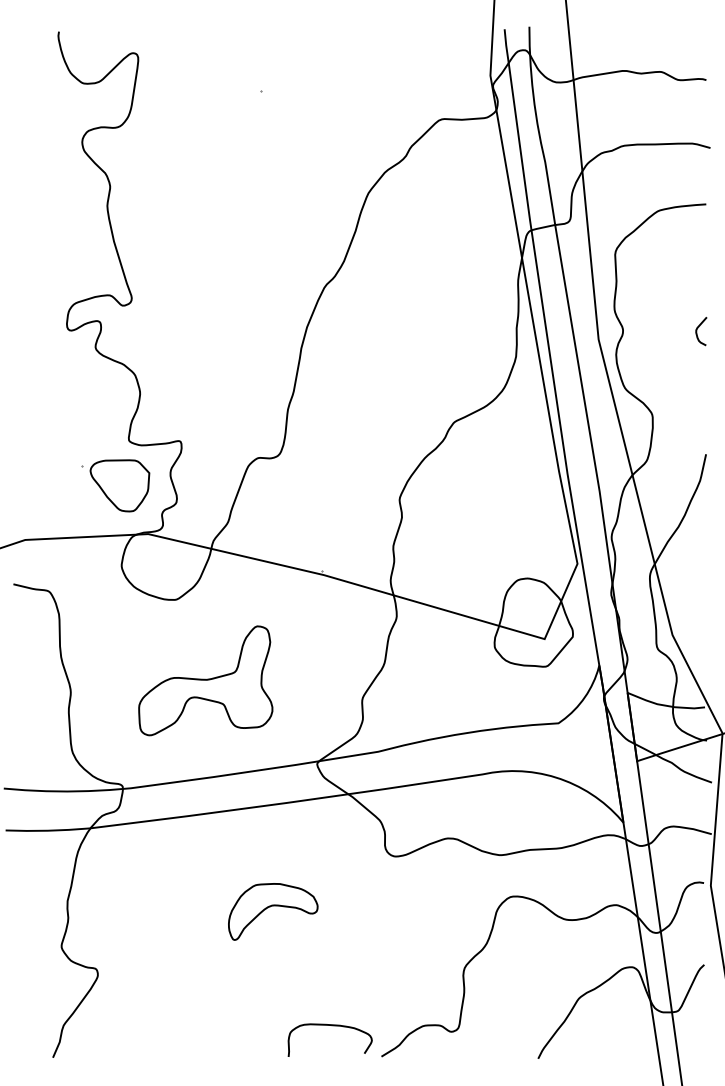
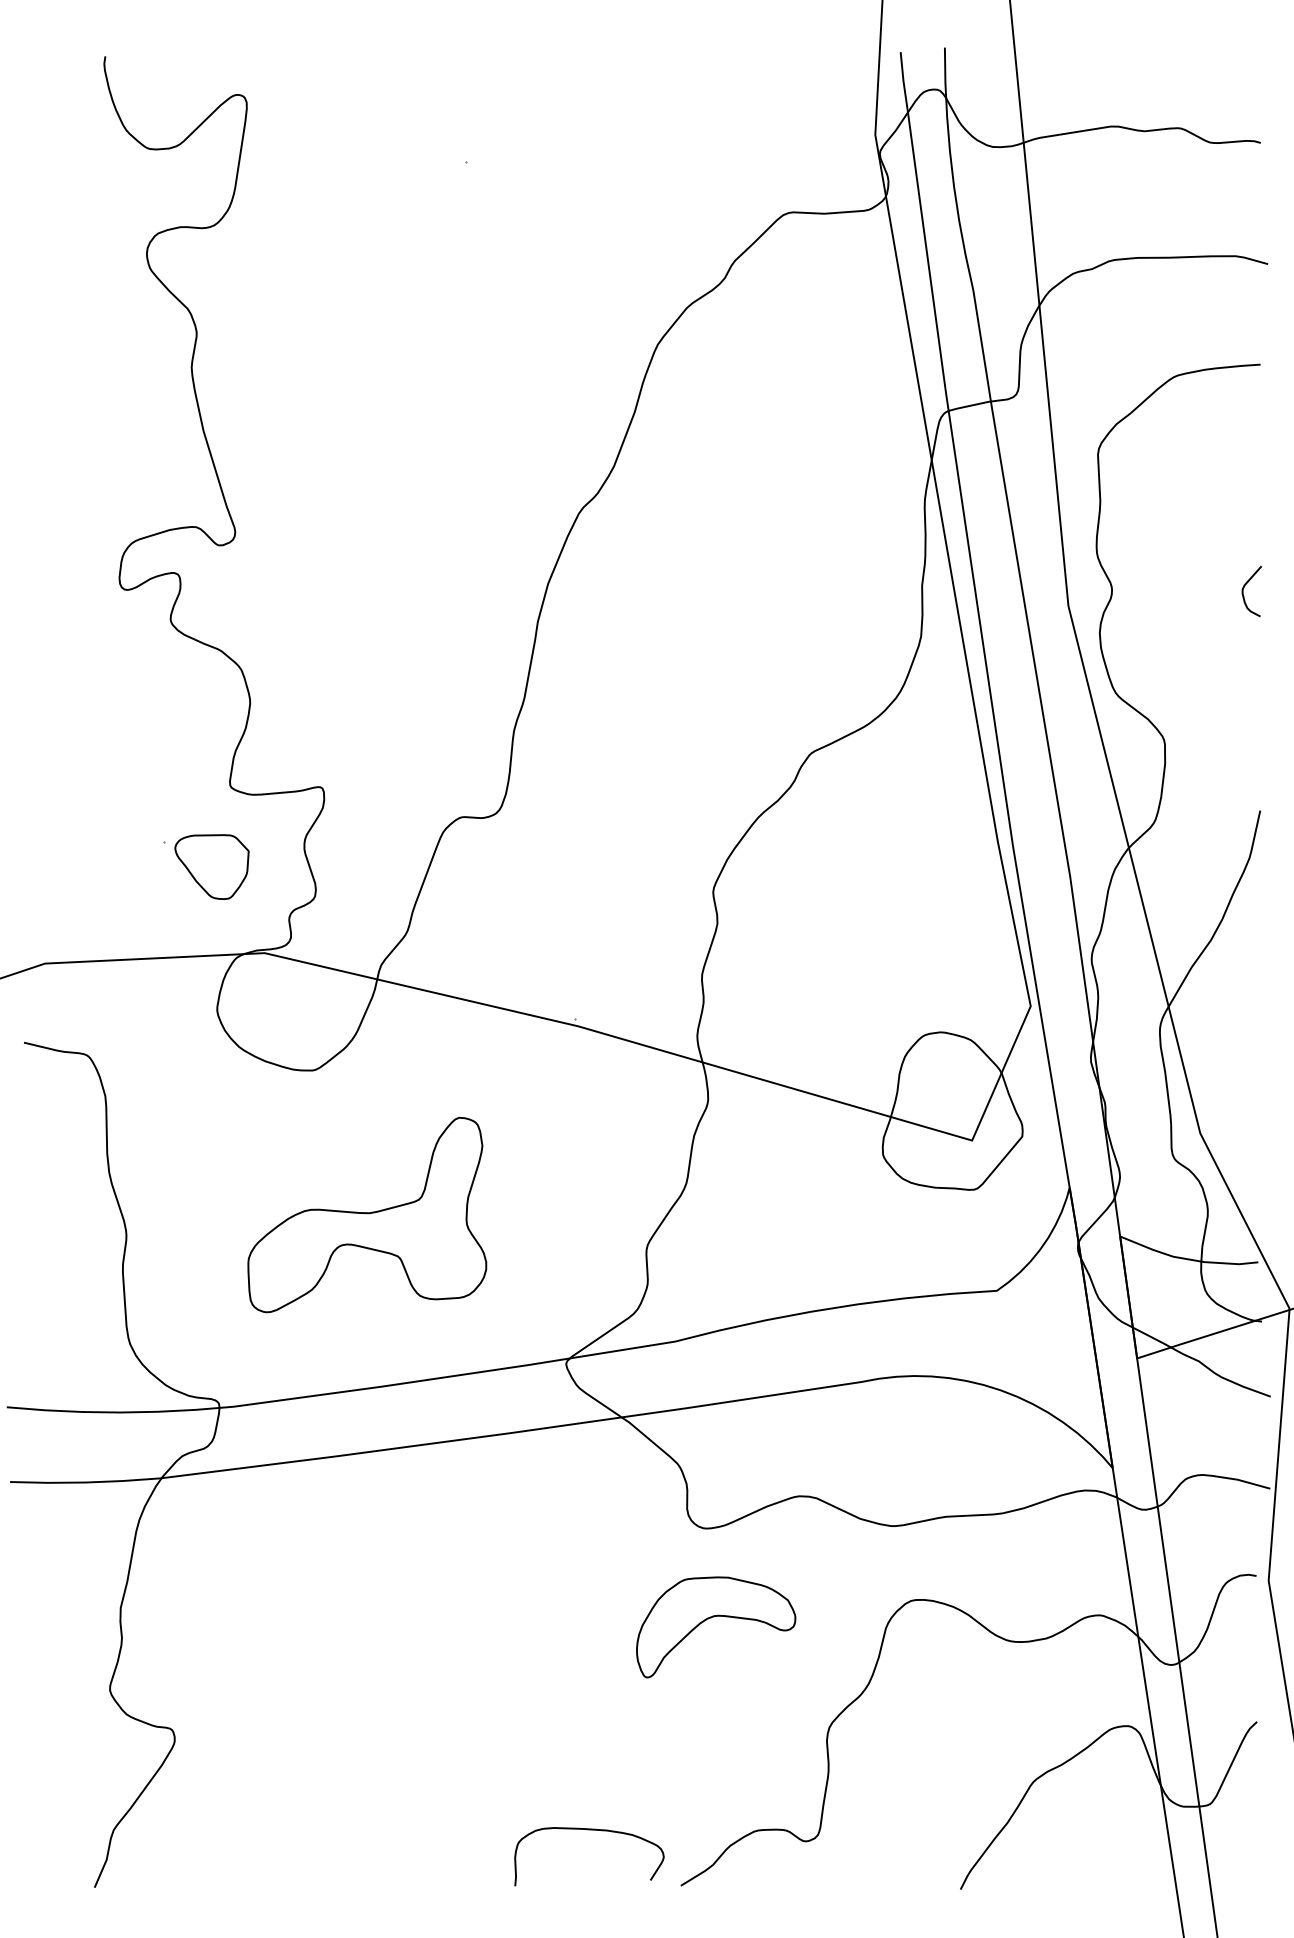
part: (115, 485) -> (206, 866), size x0.7
part: (273, 911) -> (716, 1626), moved

